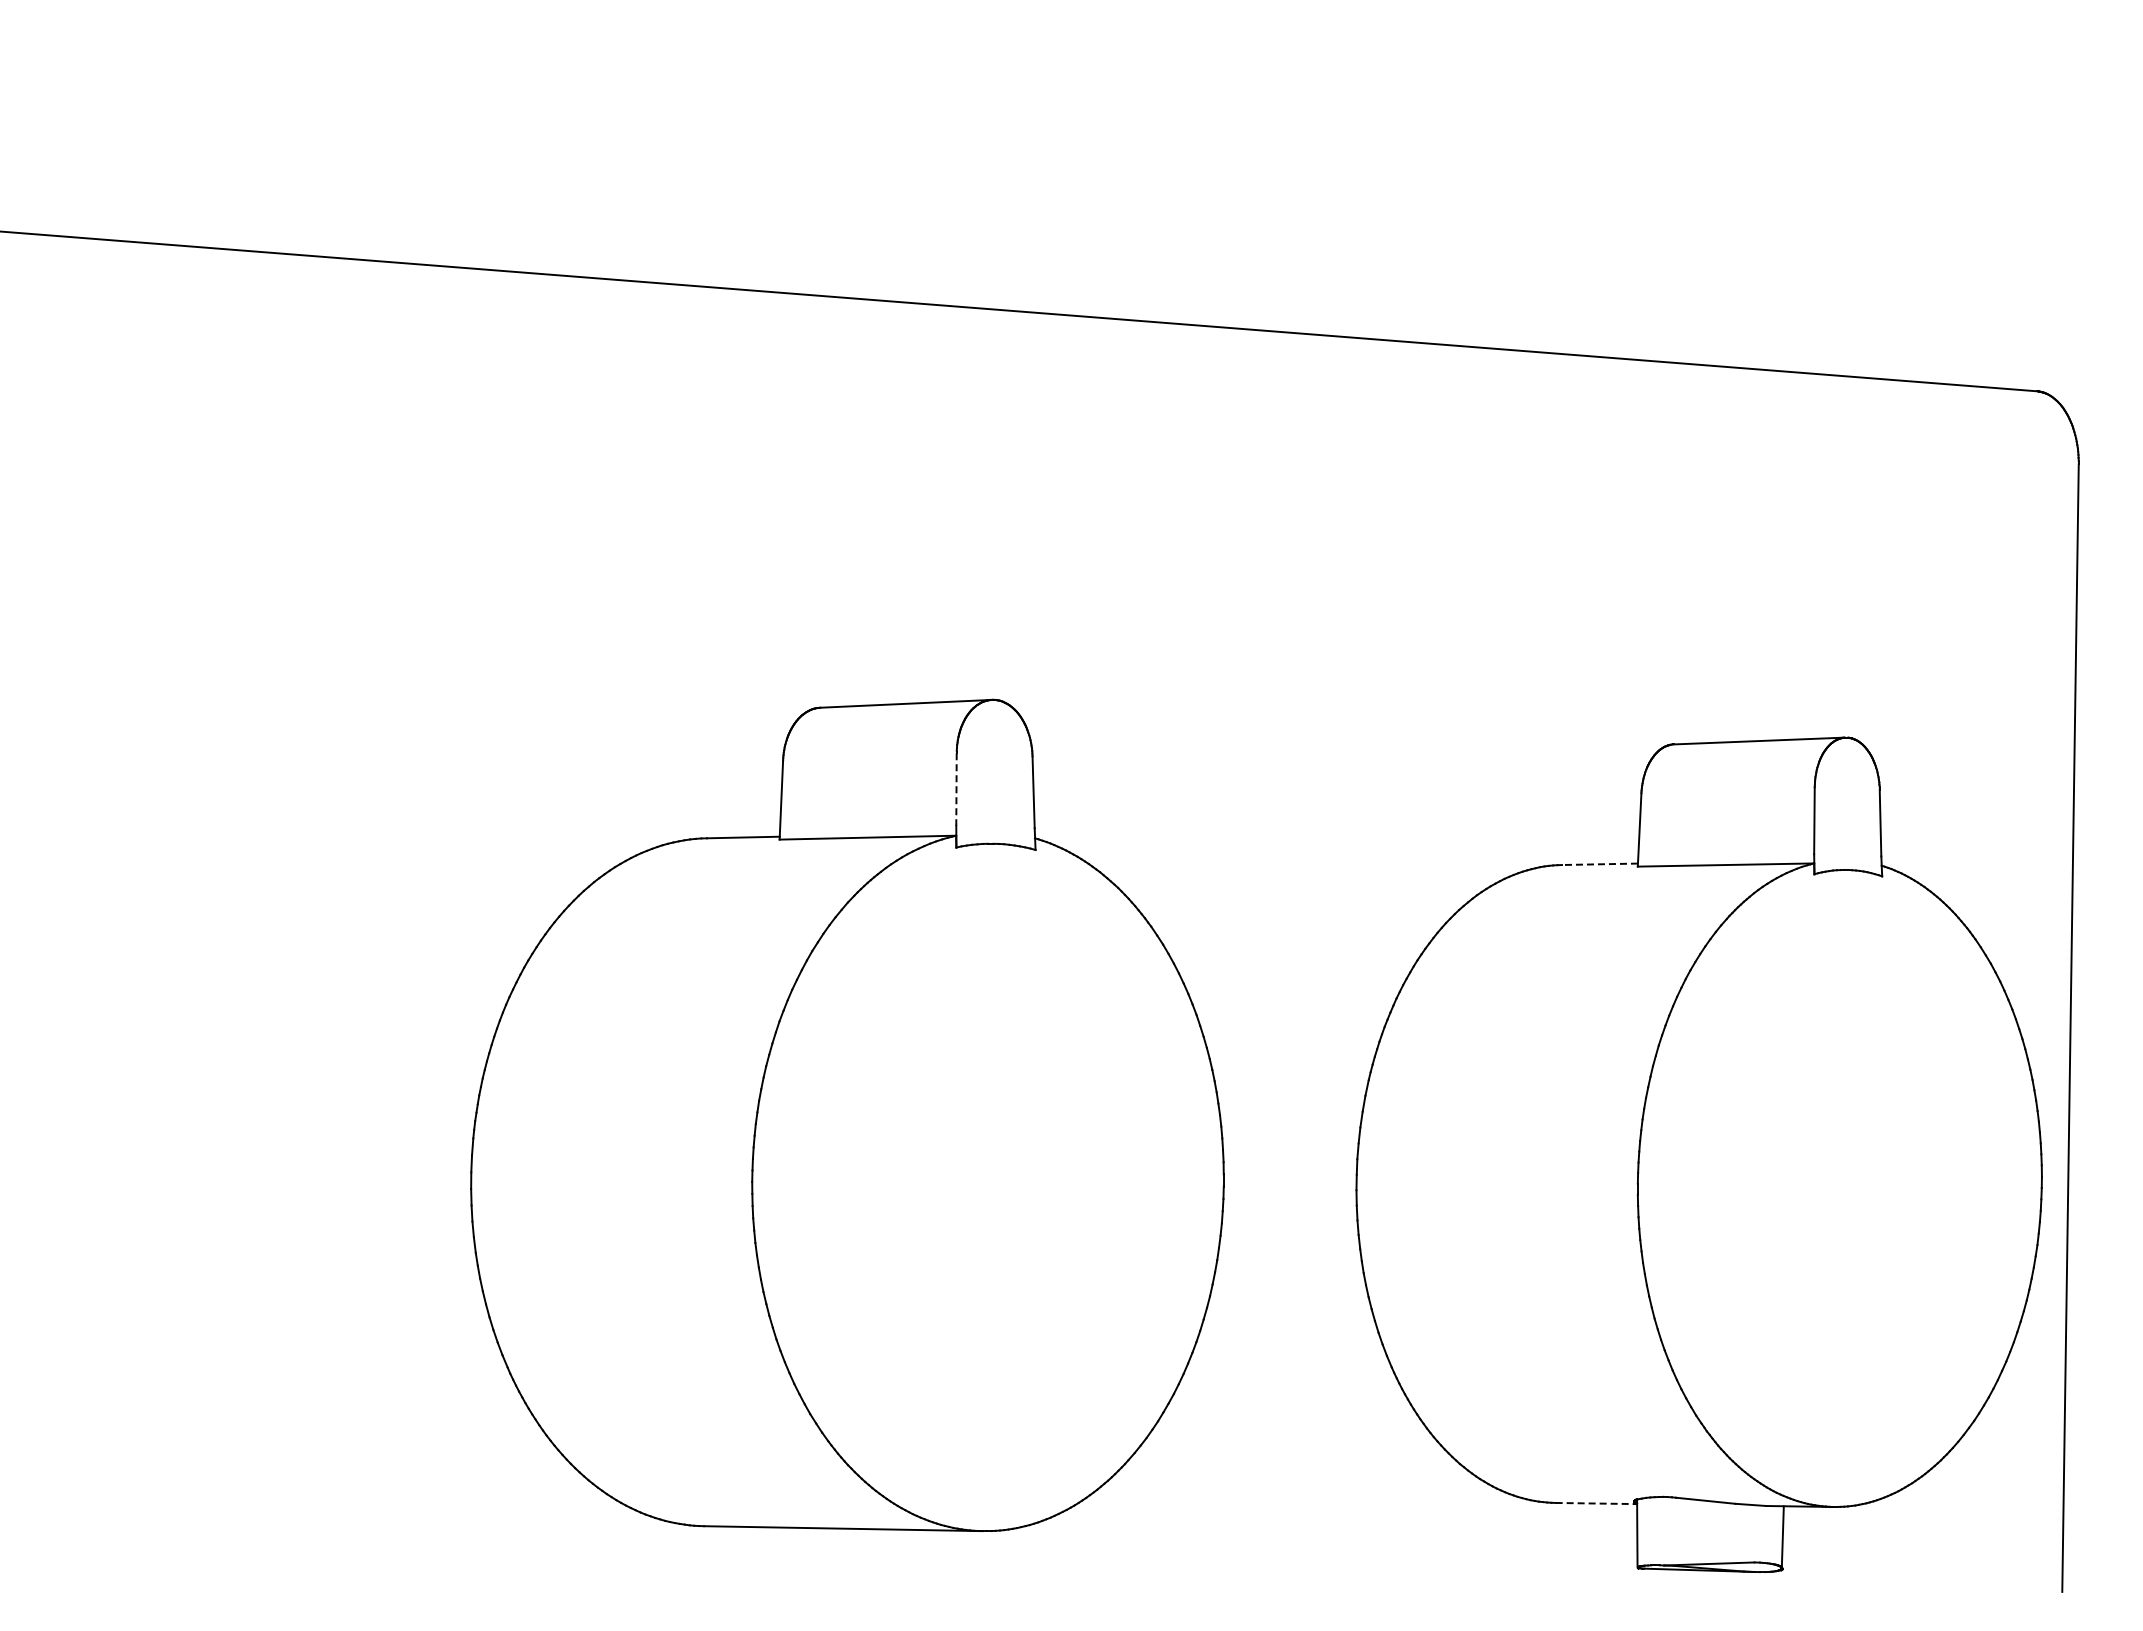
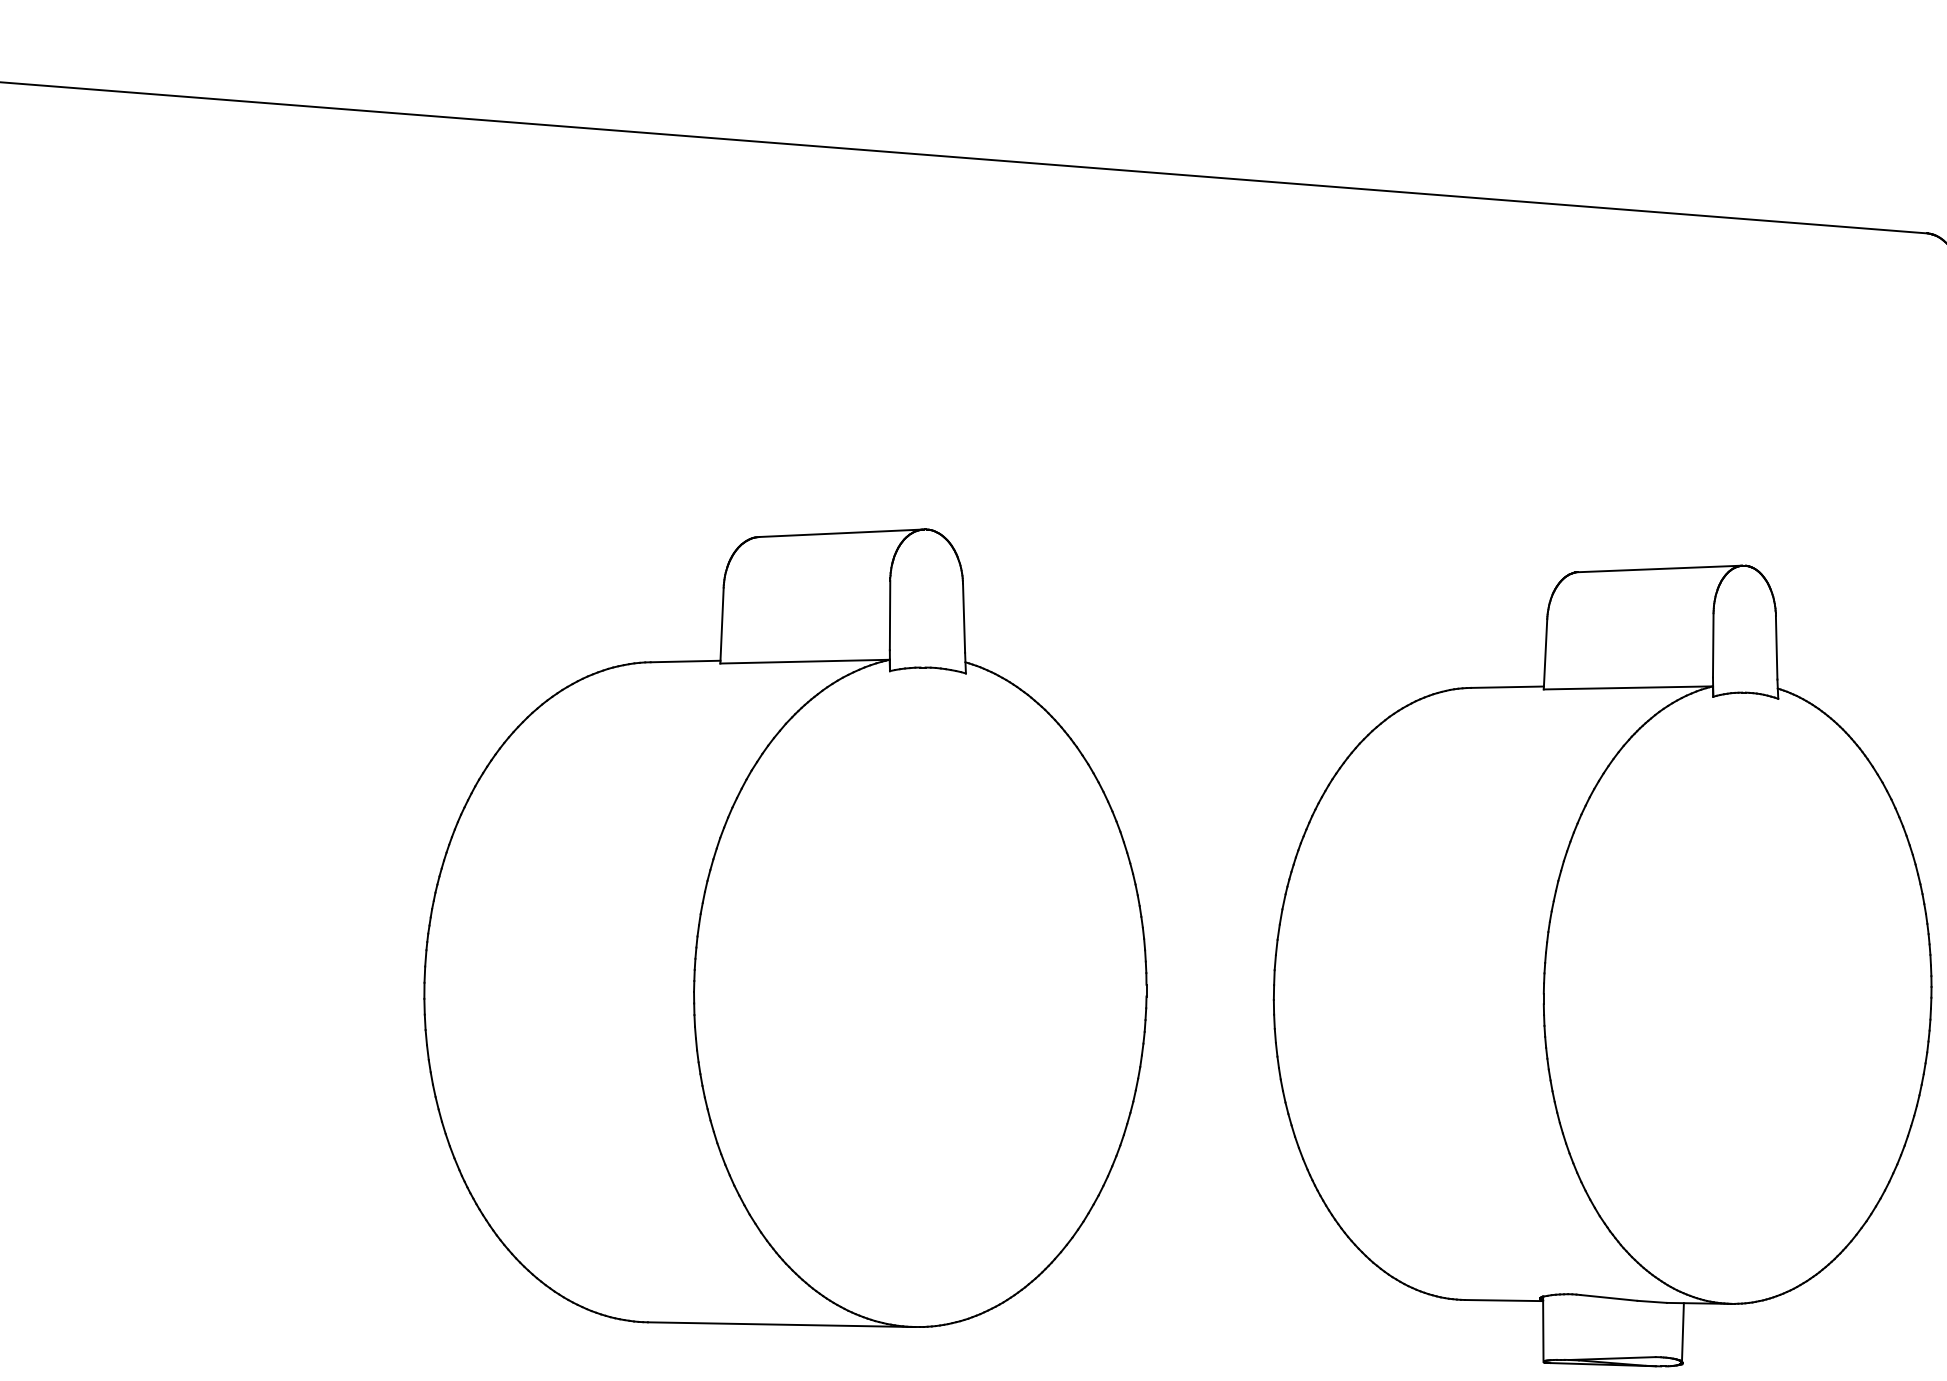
line: (956, 789) -> (890, 615), dashed -> solid
line: (1599, 864) -> (1507, 687), dashed -> solid
line: (1596, 1503) -> (1504, 1300), dashed -> solid

